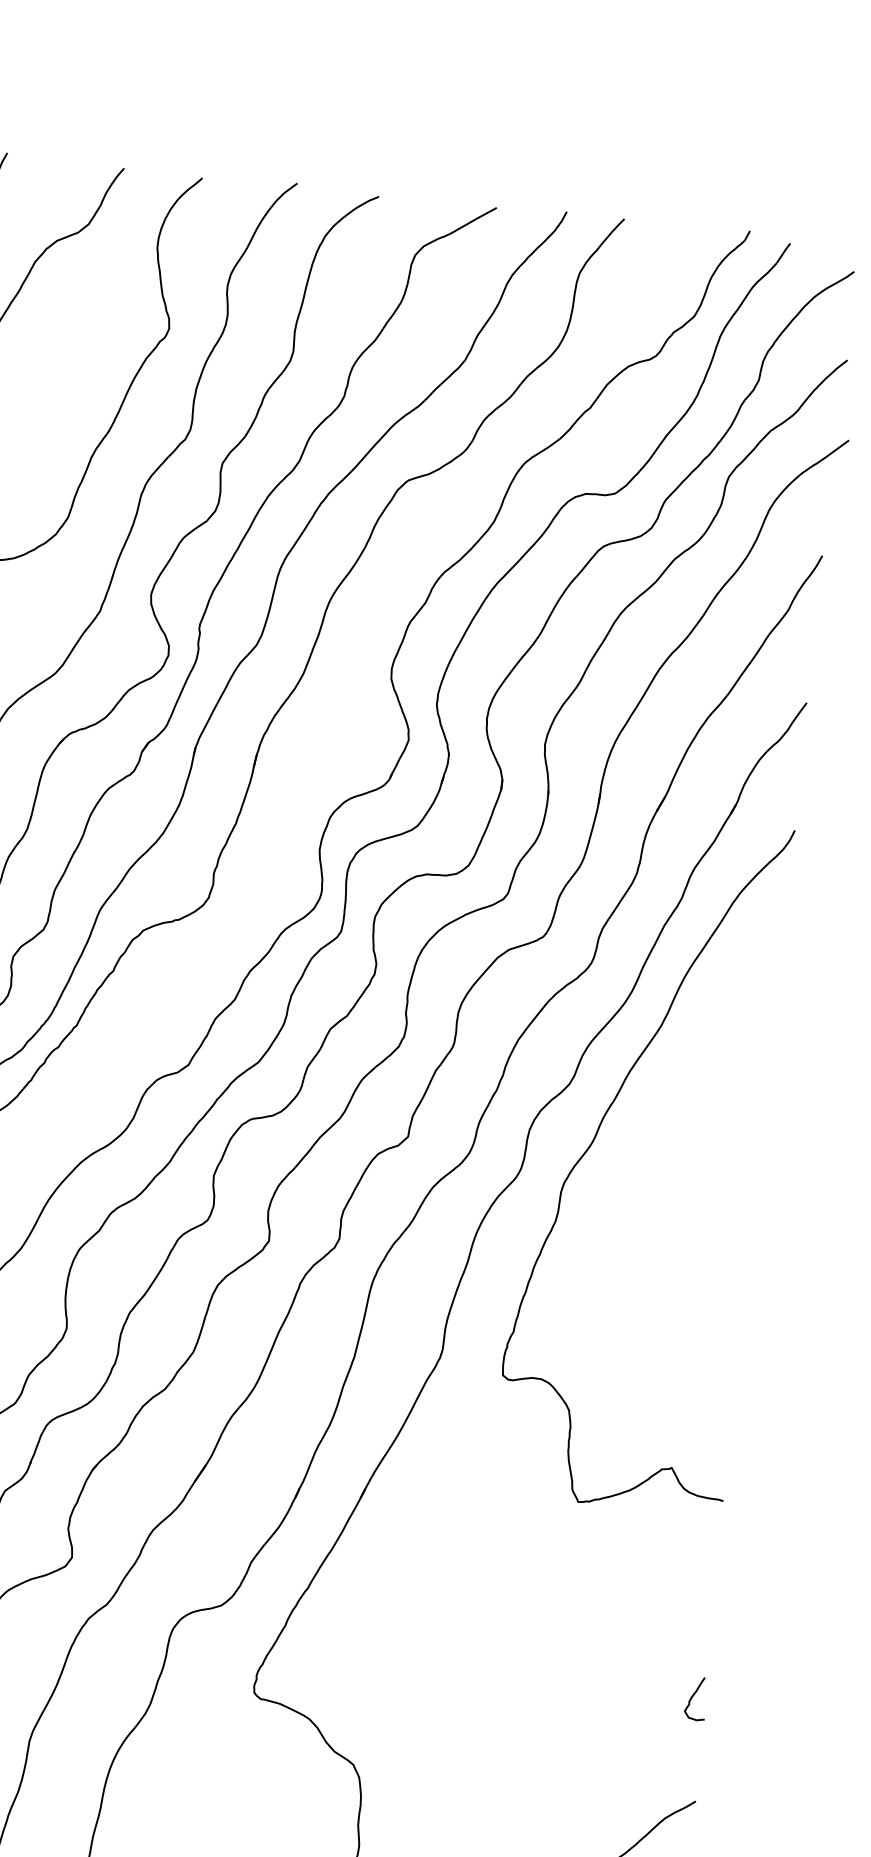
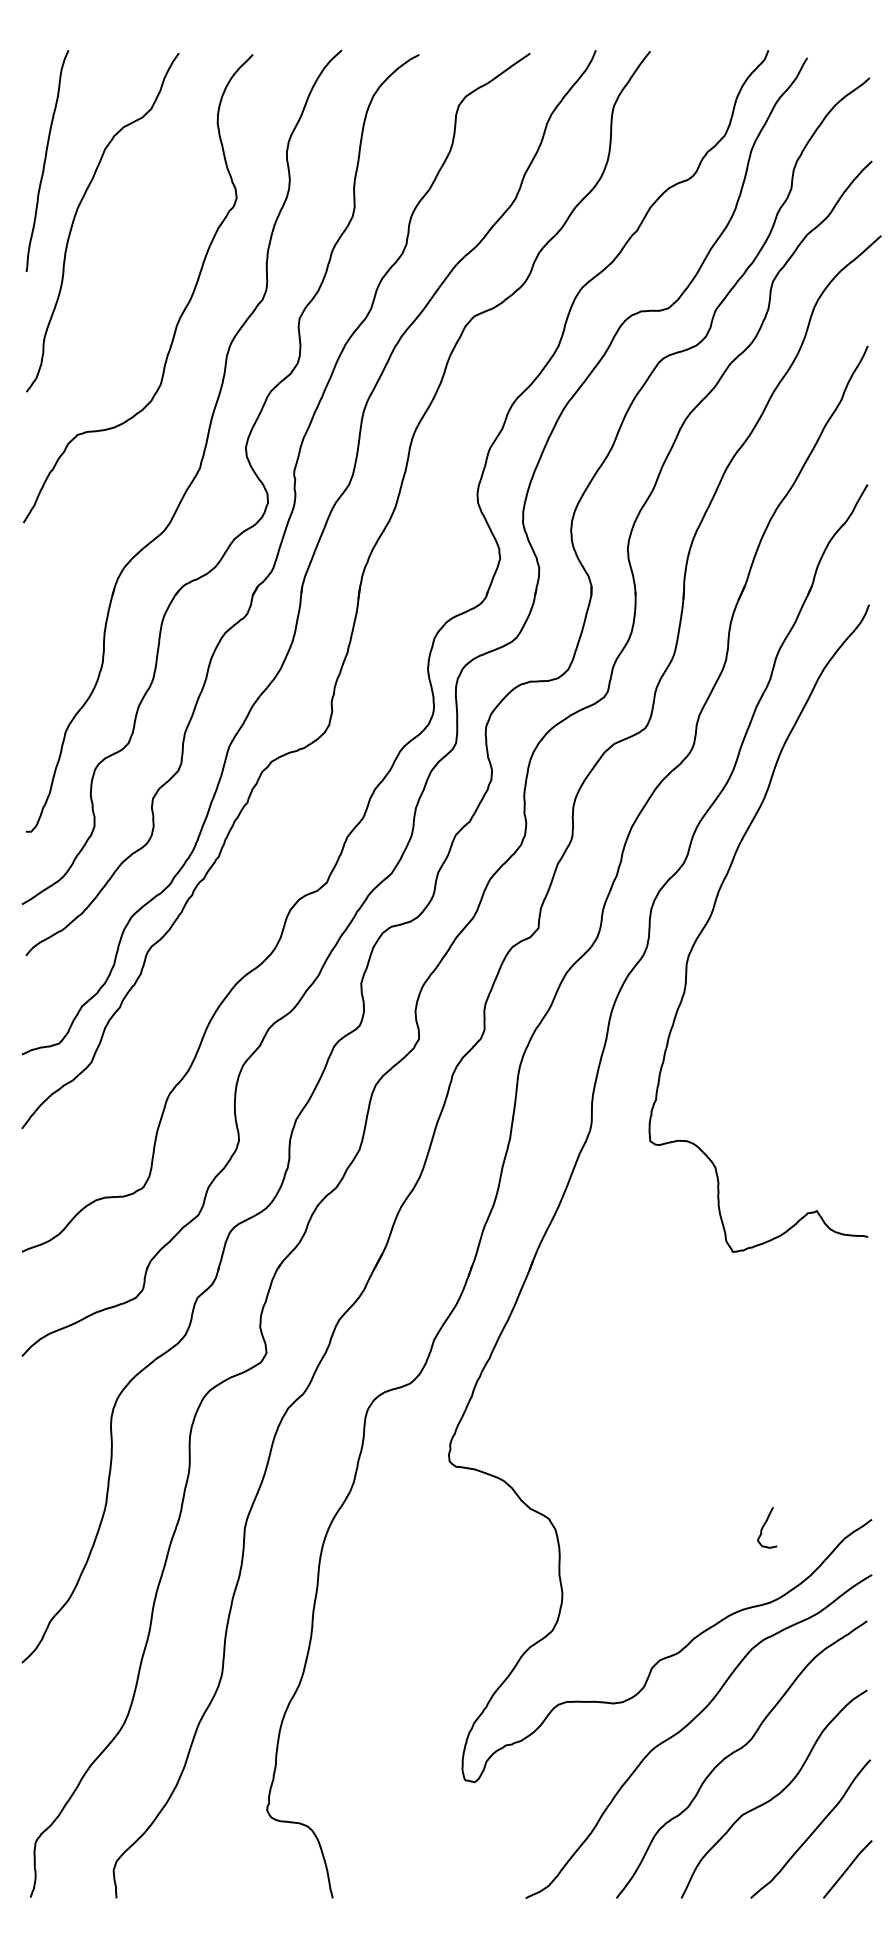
curve: (693, 1697) -> (764, 1526), moved

